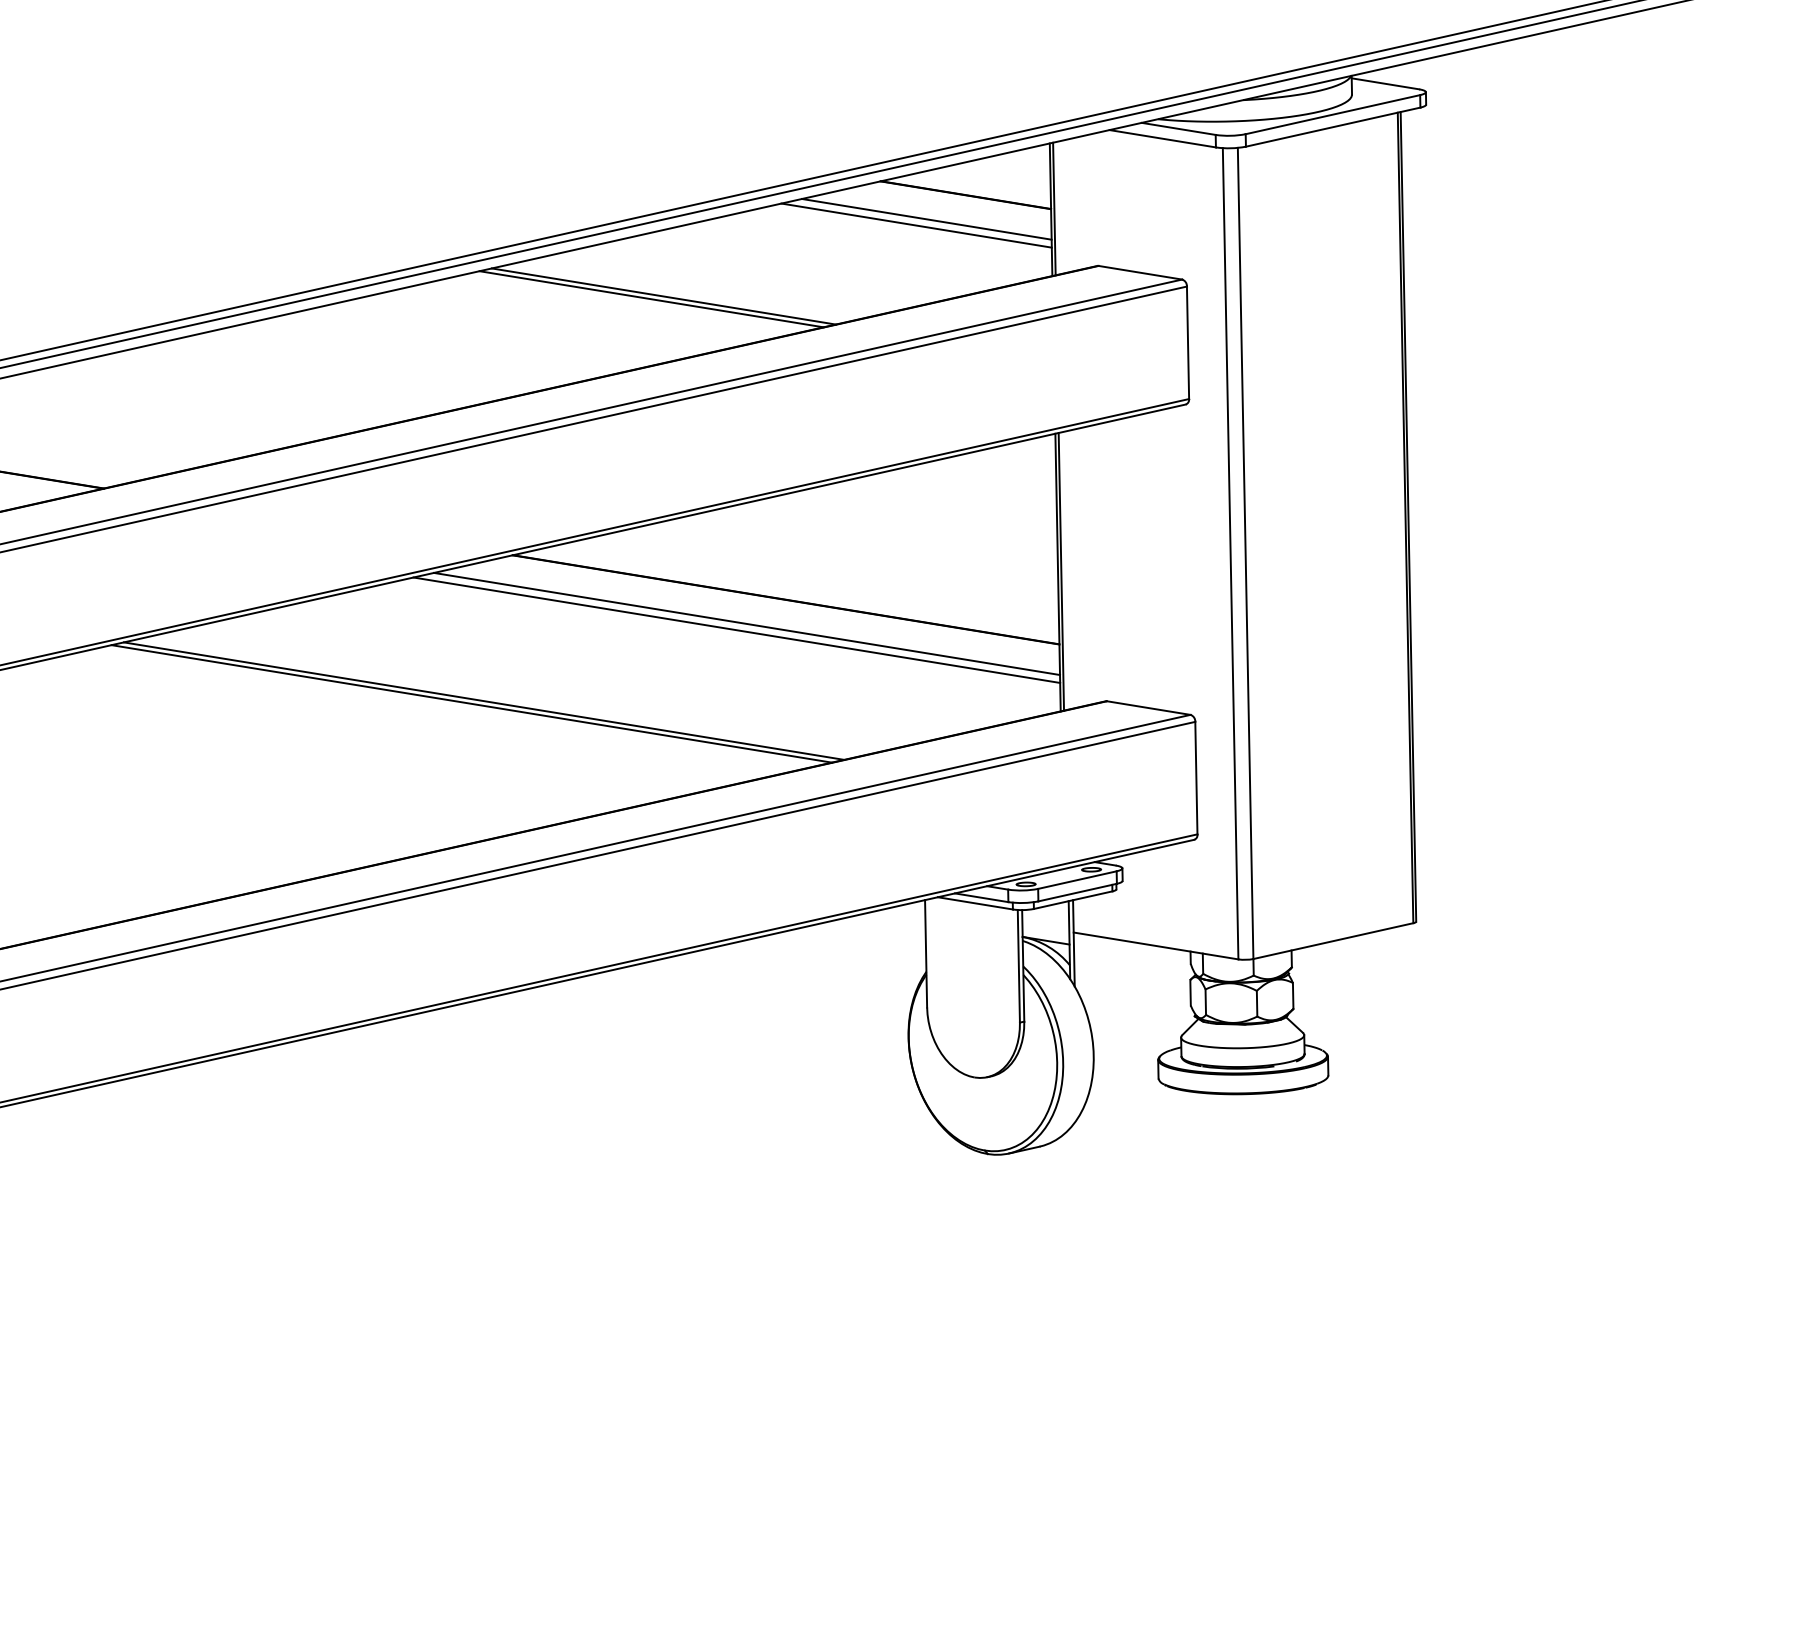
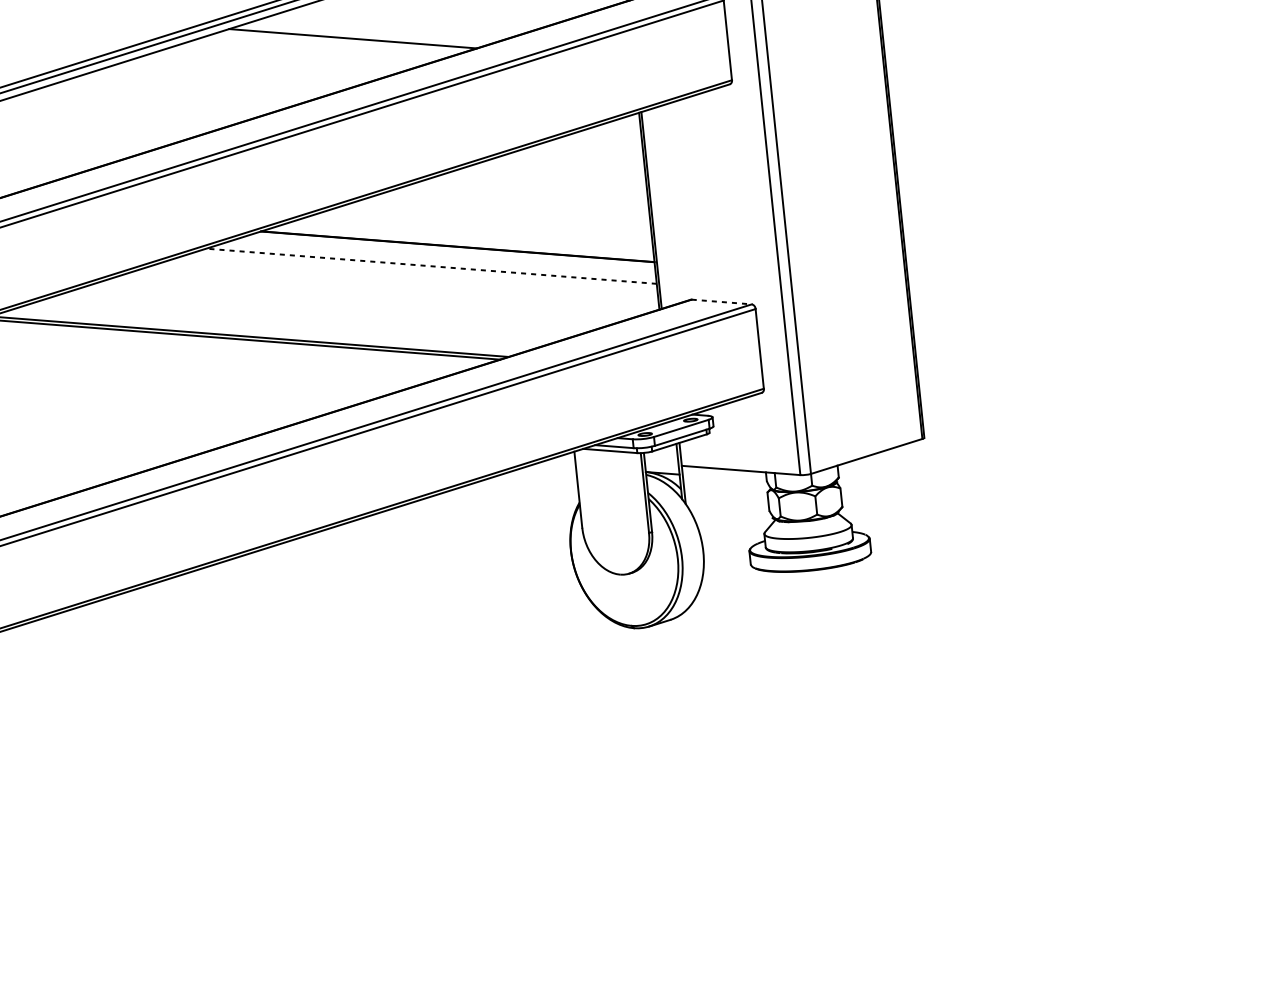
line: (651, 299) -> (344, 41), removed
line: (746, 623) -> (431, 265), solid -> dashed
line: (736, 629) -> (424, 270), removed
line: (1149, 708) -> (722, 302), solid -> dashed

